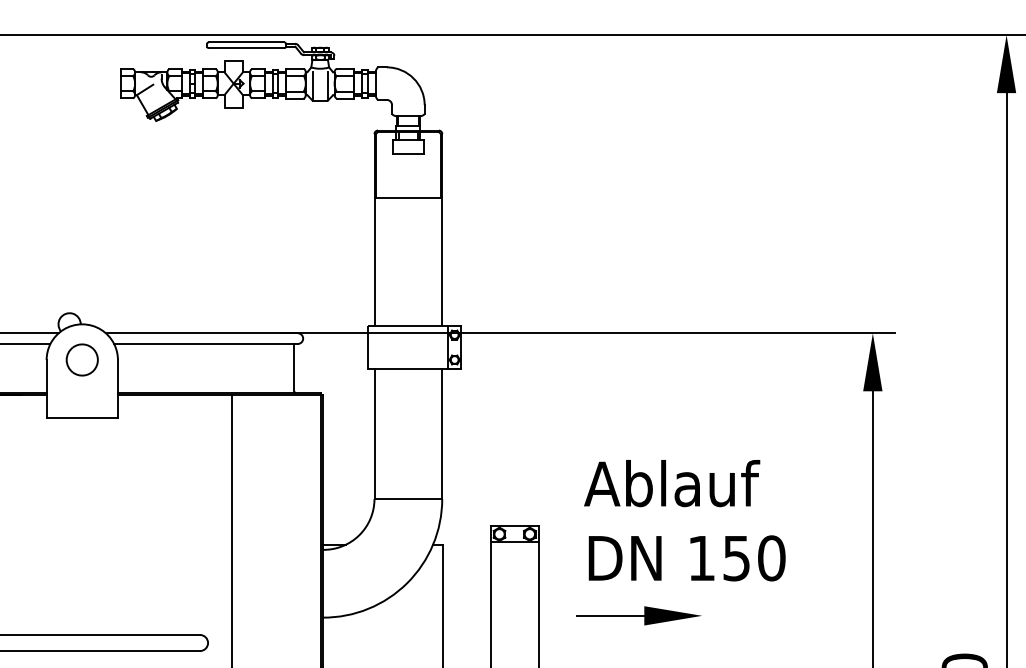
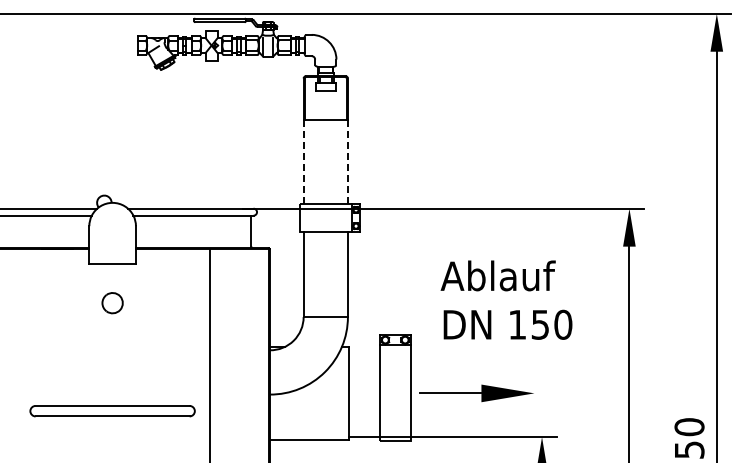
line: (374, 262) -> (303, 162), solid -> dashed
line: (441, 262) -> (347, 162), solid -> dashed
part: (82, 360) -> (112, 303), moved
text: (684, 519) -> (506, 299), moved
part: (638, 615) -> (476, 393), size x1.4

